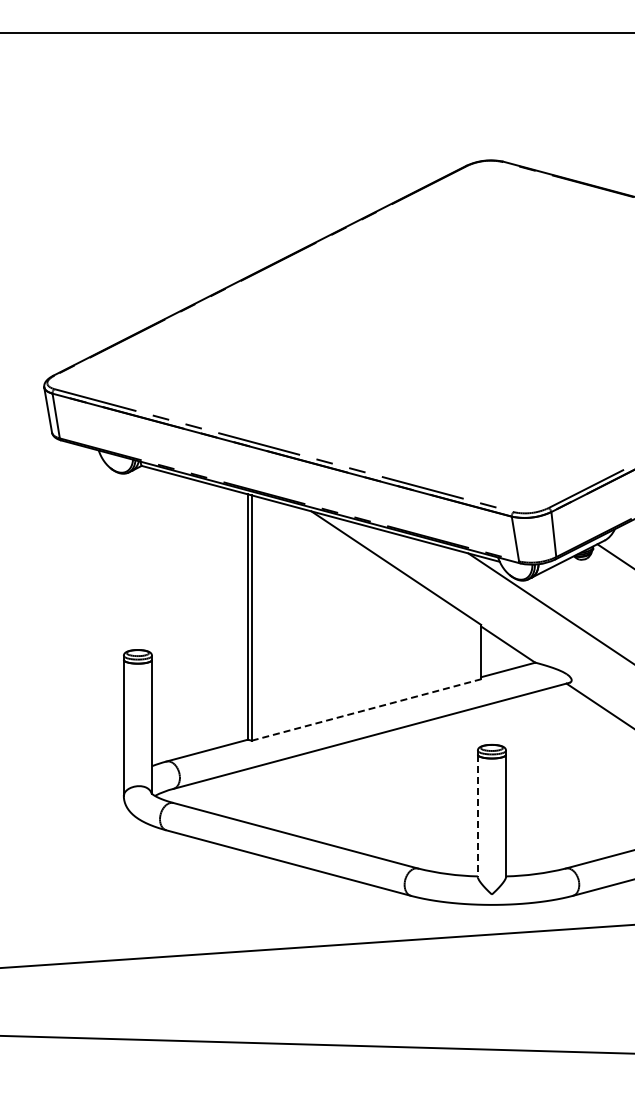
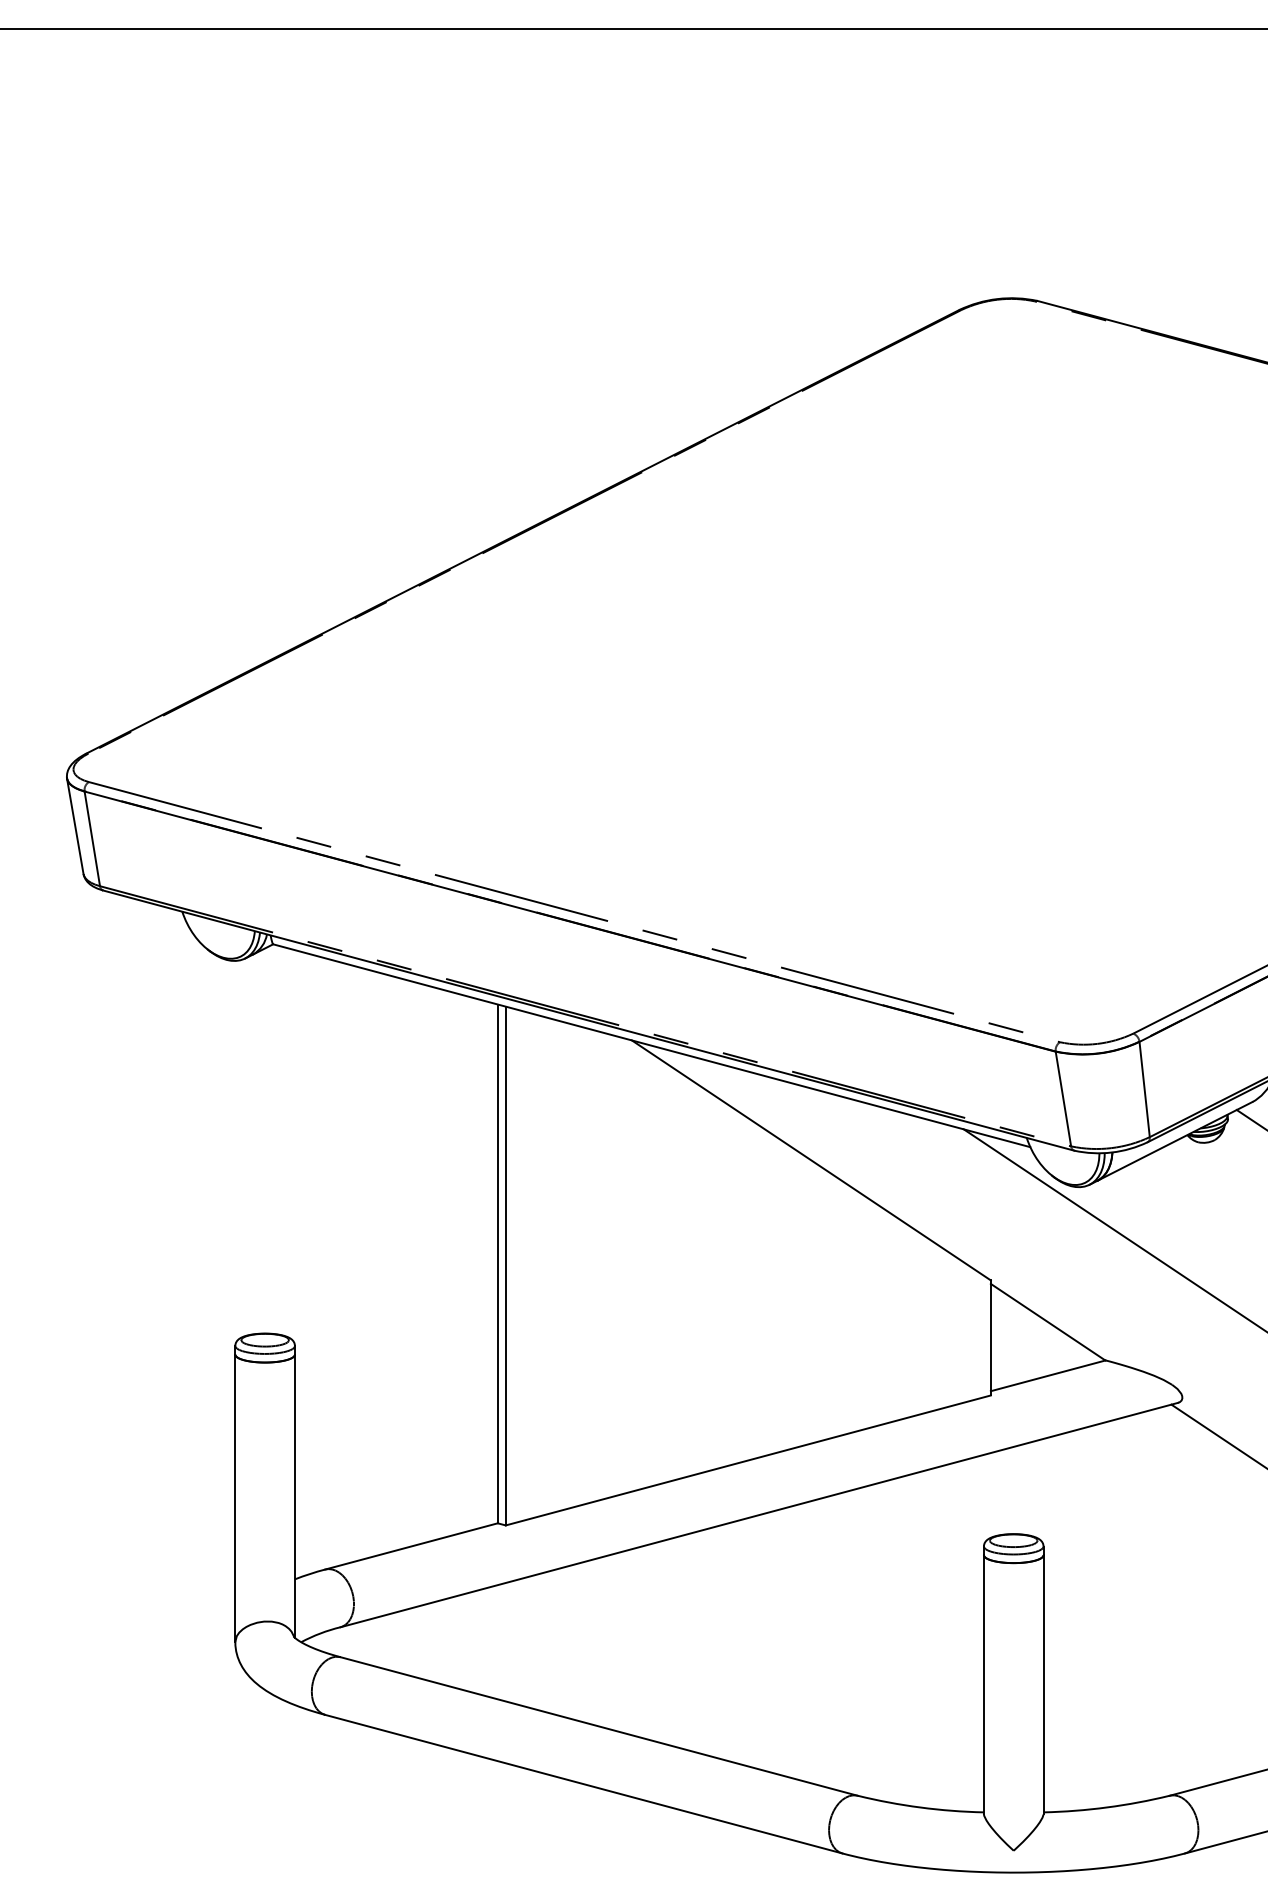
line: (366, 709) -> (748, 1459), dashed -> solid
line: (477, 816) -> (983, 1685), dashed -> solid

